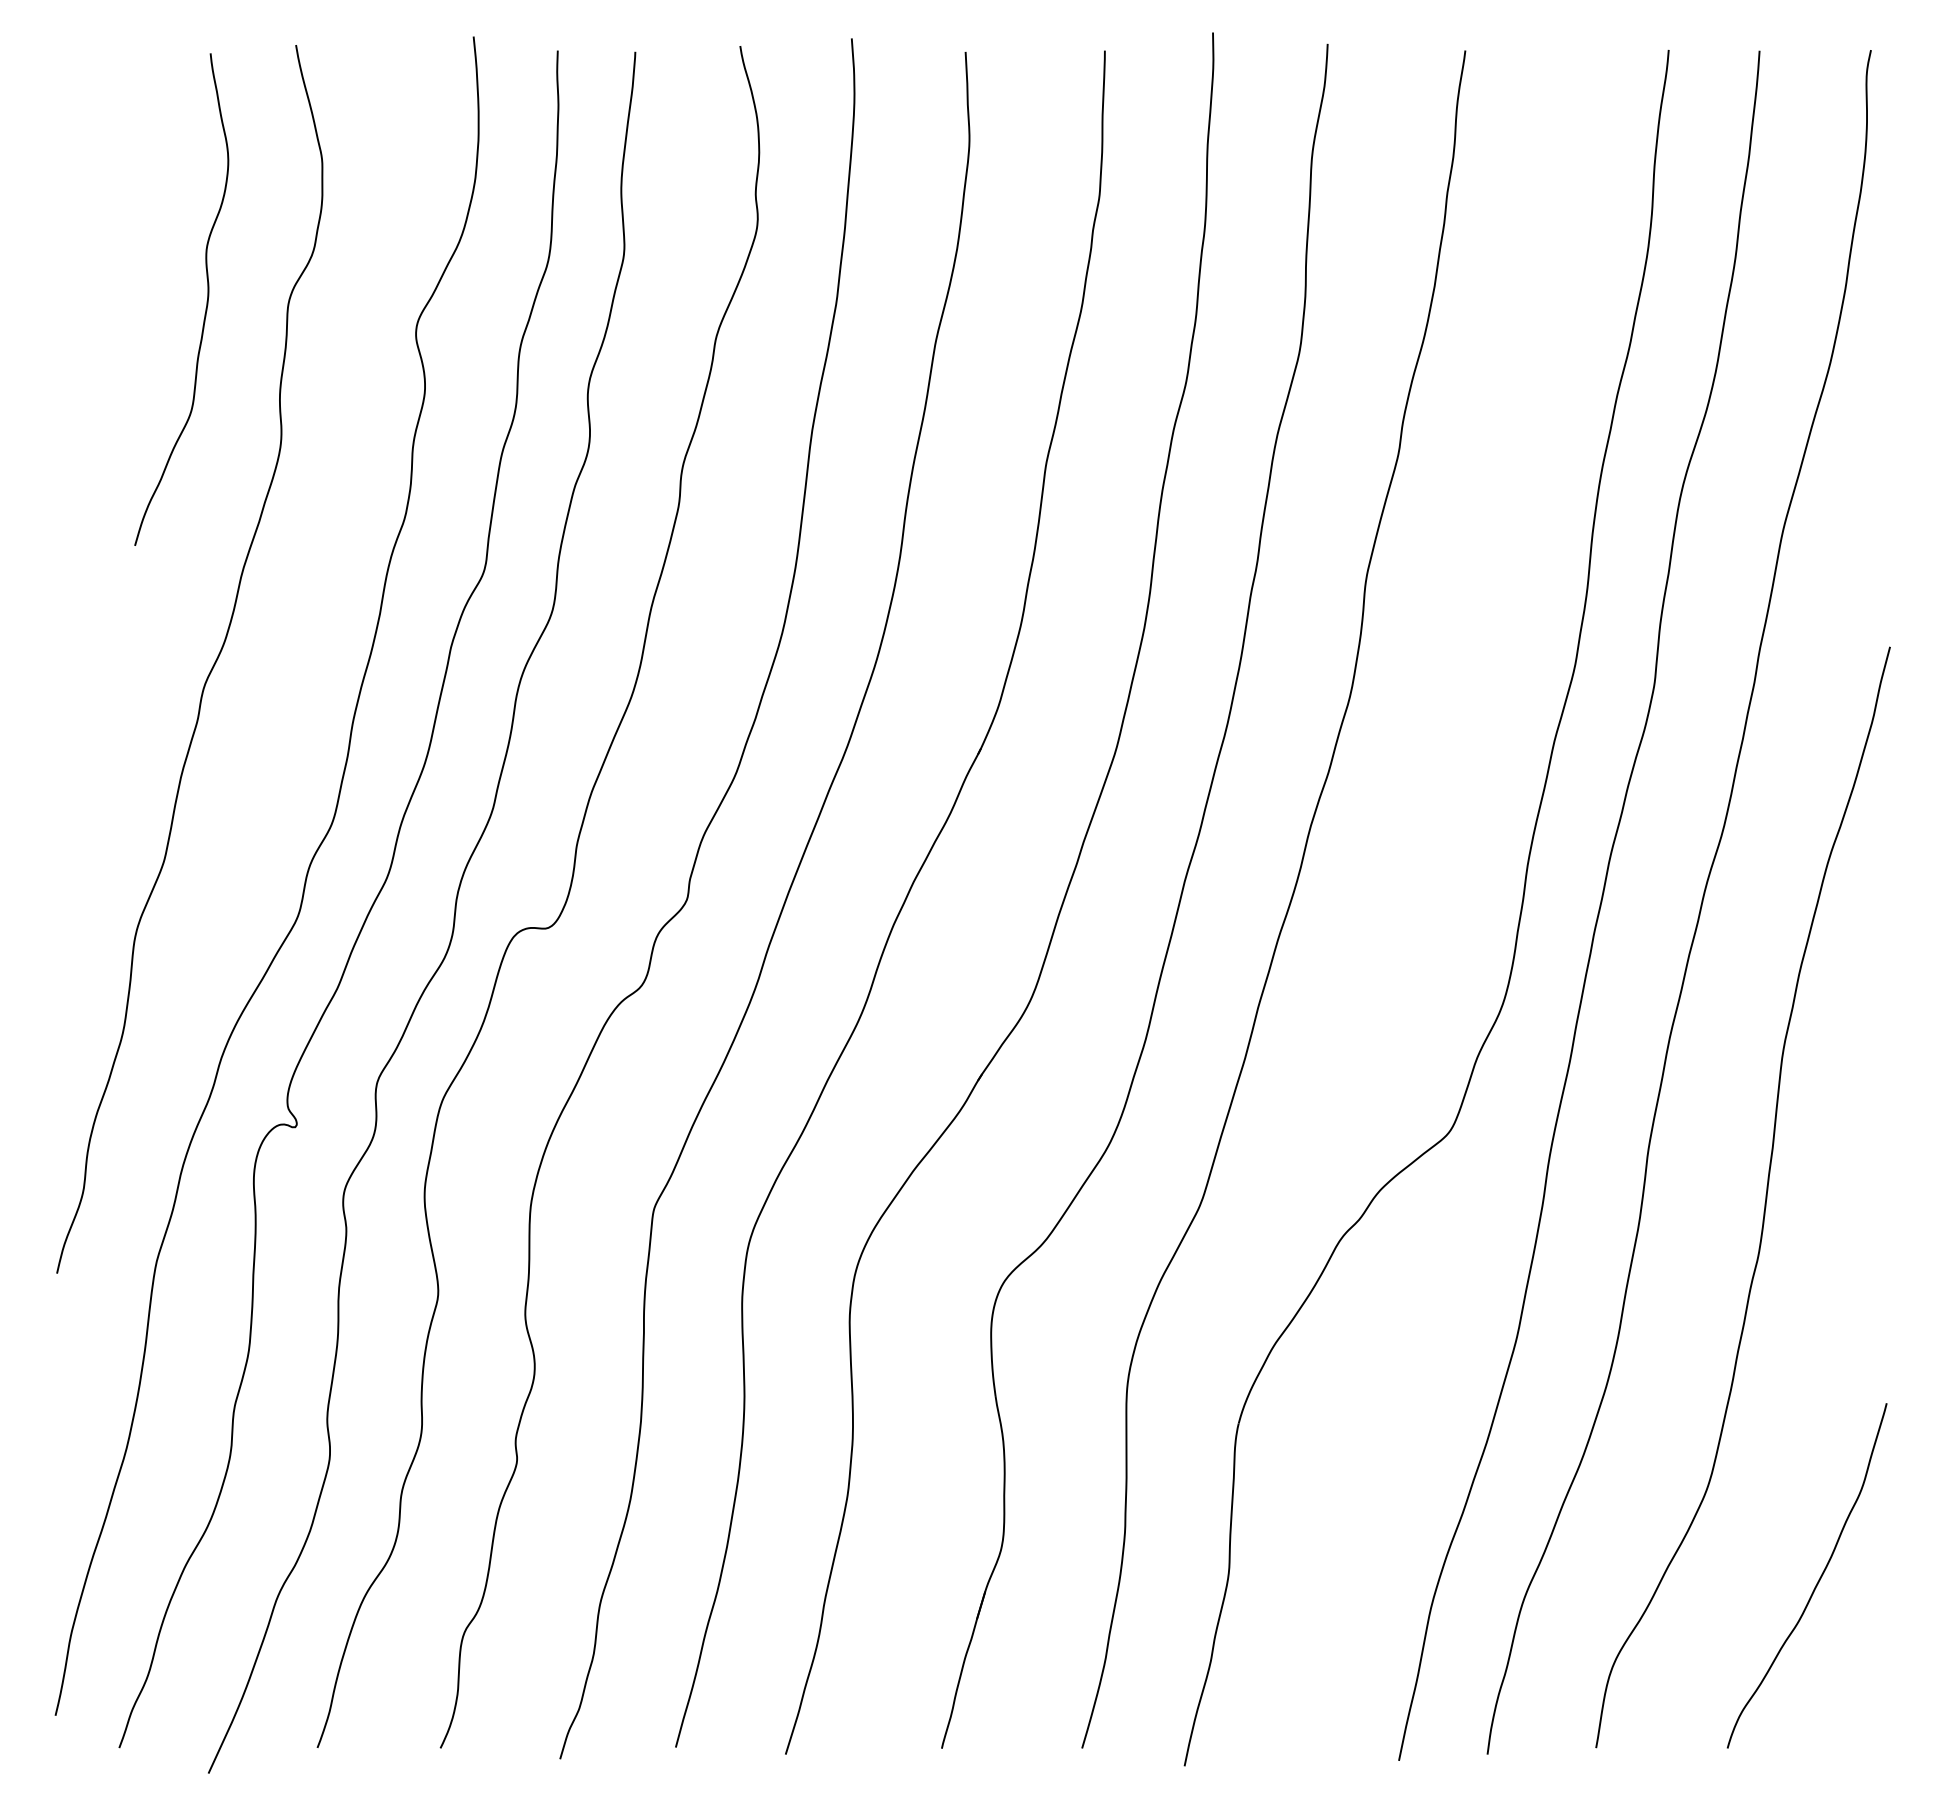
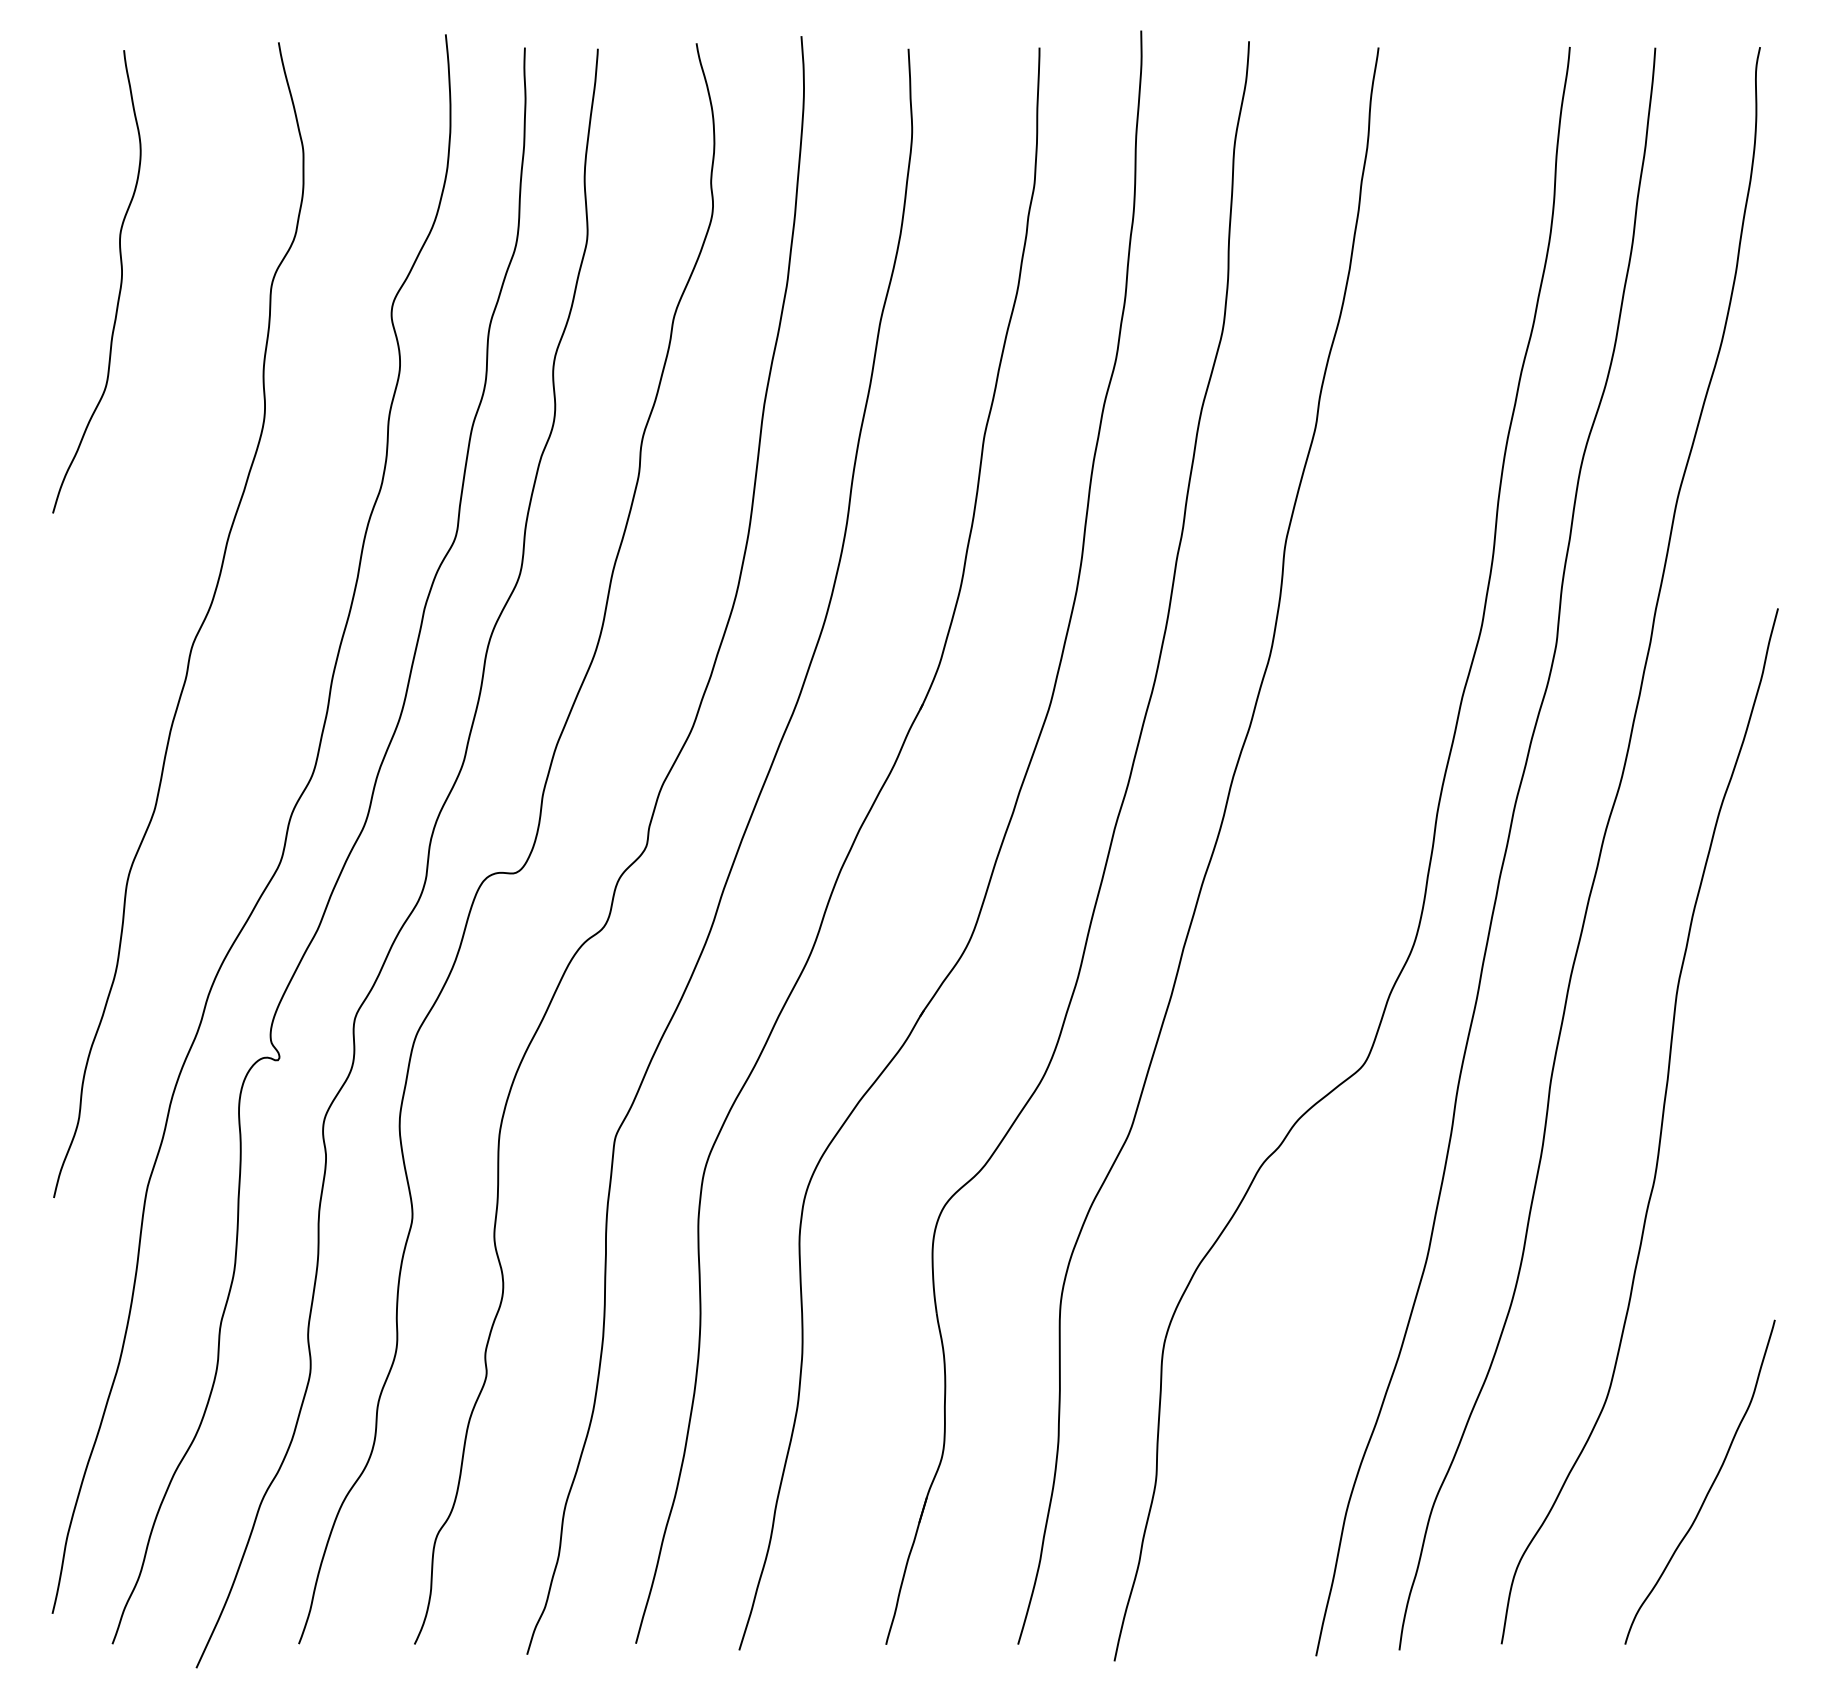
curve: (206, 301) -> (120, 283), moved

